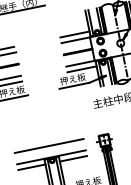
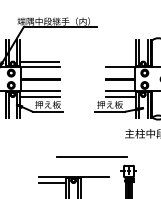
line: (74, 34) -> (120, 61), removed
line: (49, 145) -> (91, 156), moved
line: (73, 159) -> (94, 183), removed

